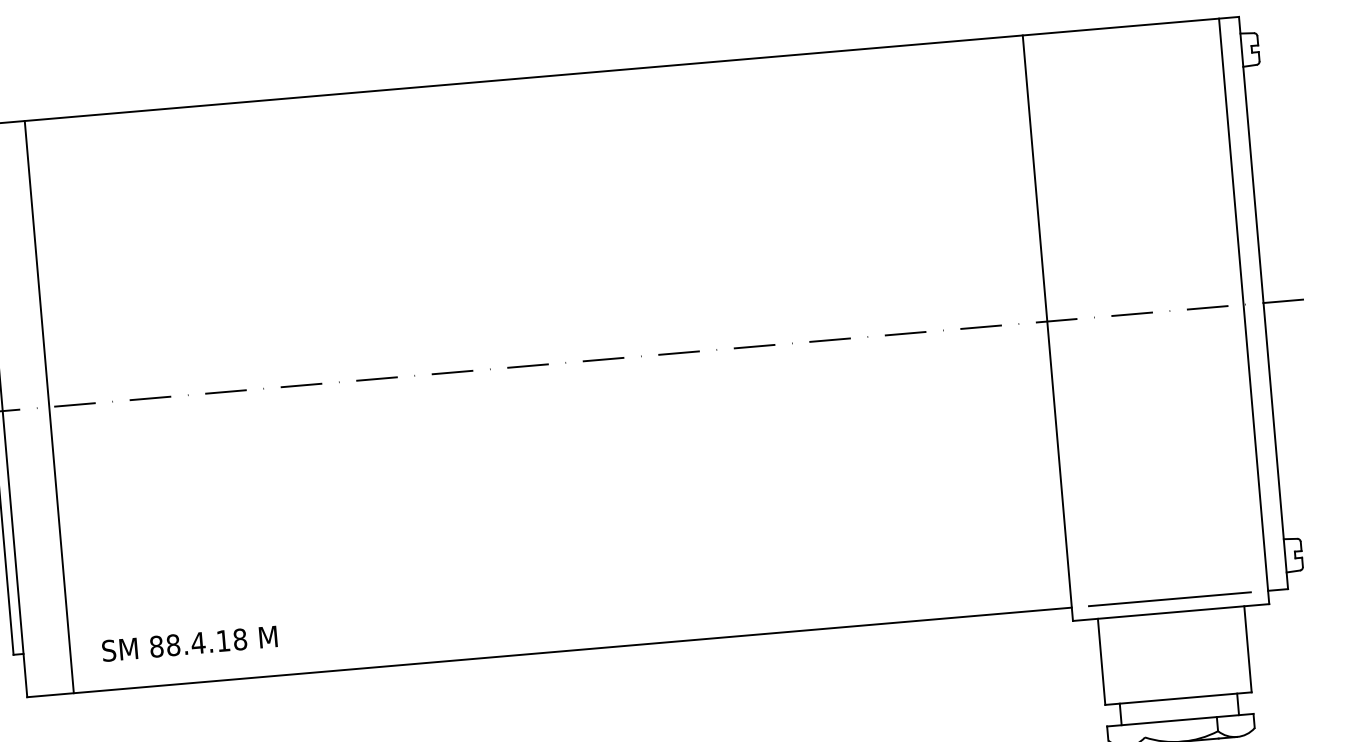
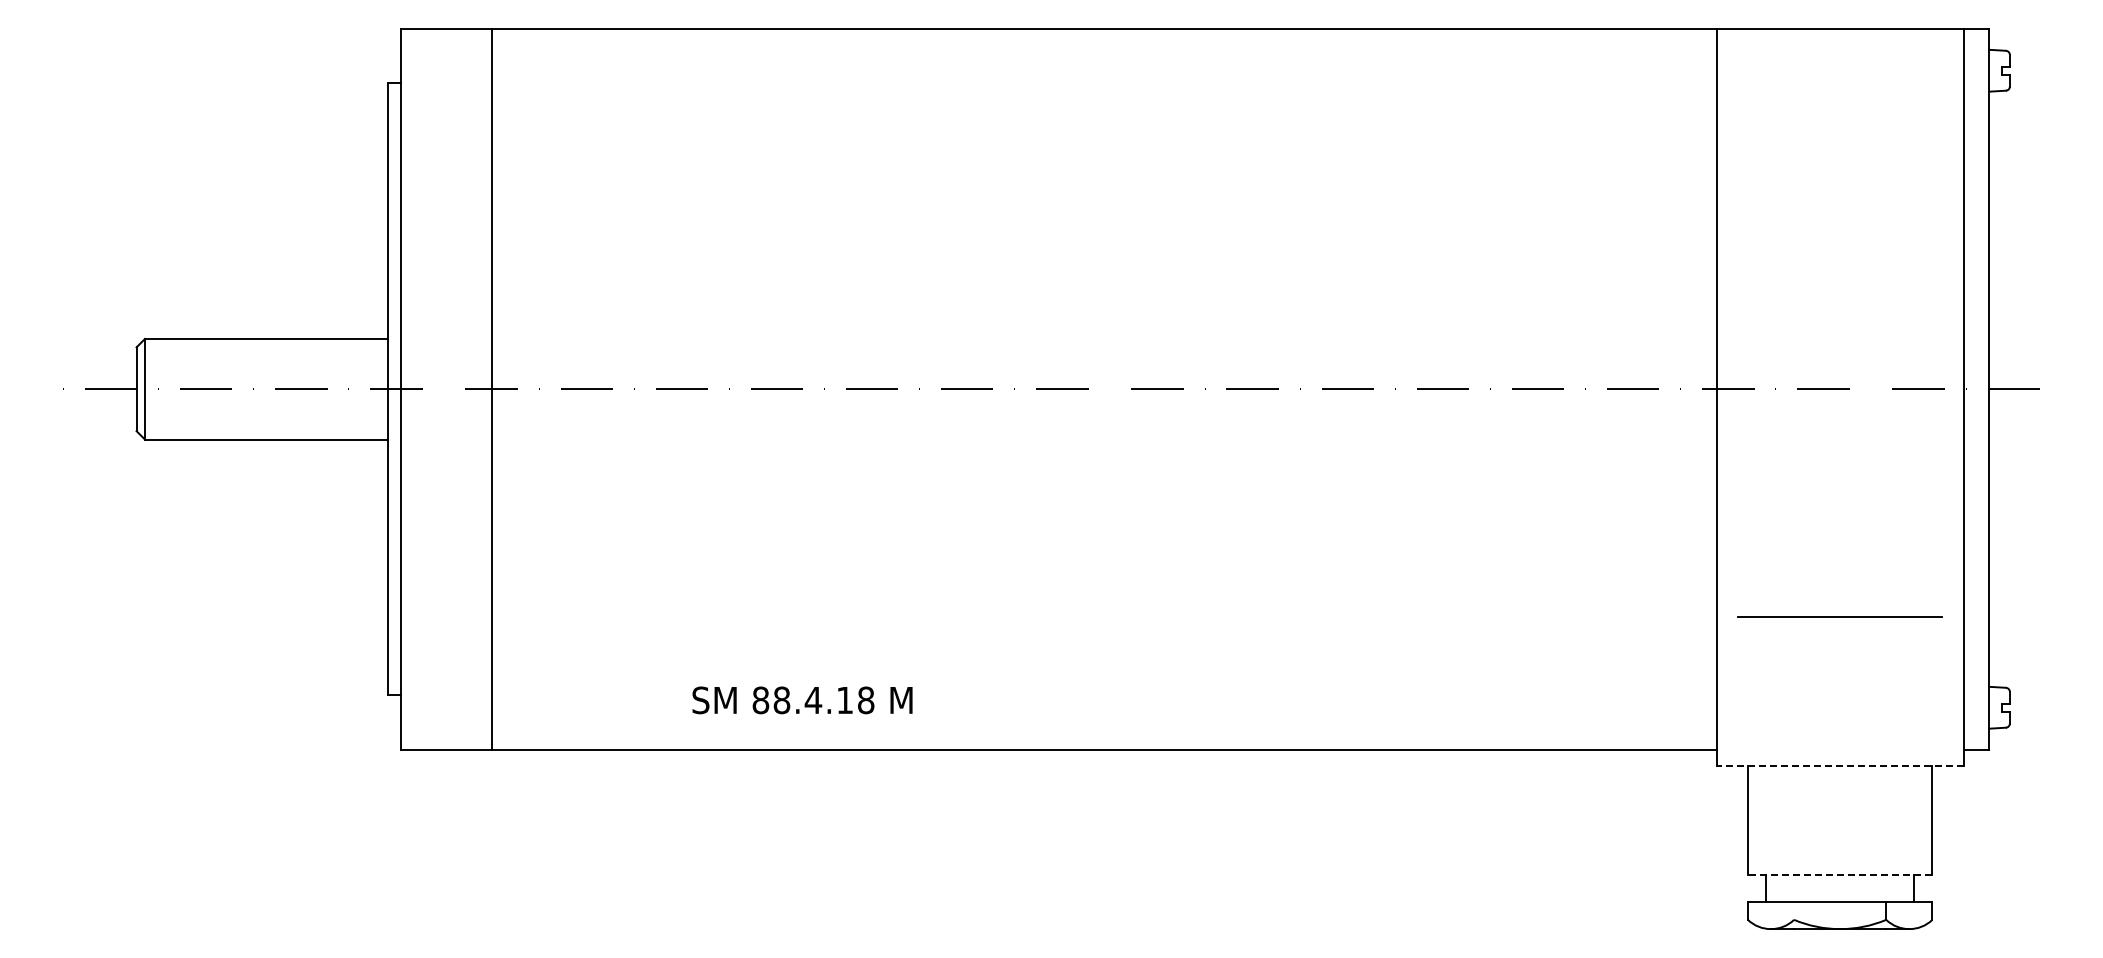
line: (49, 406) -> (492, 388), moved
line: (1169, 599) -> (1839, 616), moved
line: (1171, 612) -> (1840, 766), solid -> dashed
text: (189, 643) -> (802, 700), moved
line: (1177, 698) -> (1839, 874), solid -> dashed

